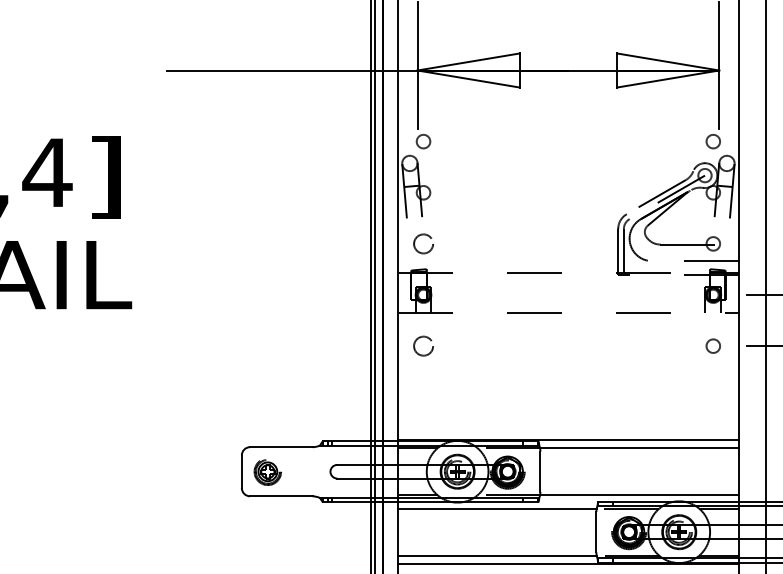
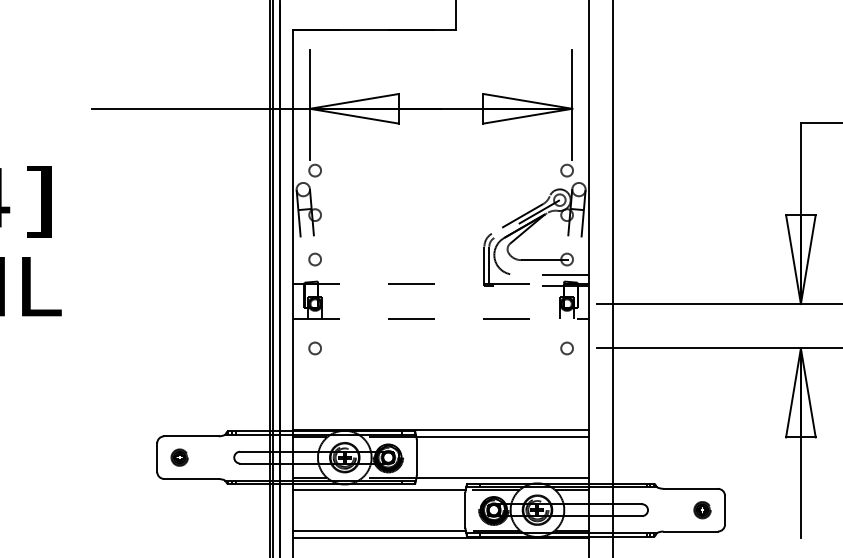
circle: (422, 243) -> (314, 259), size x0.71
circle: (422, 346) -> (314, 348), size x0.71
part: (267, 471) -> (179, 457), size x0.71

